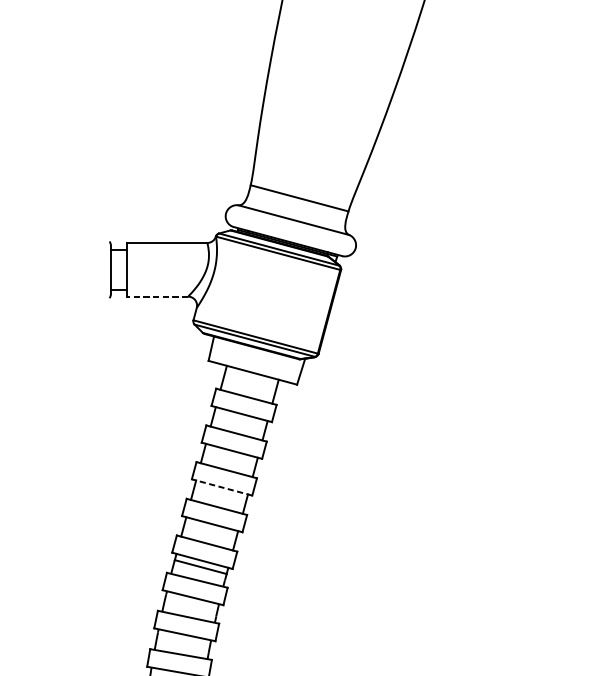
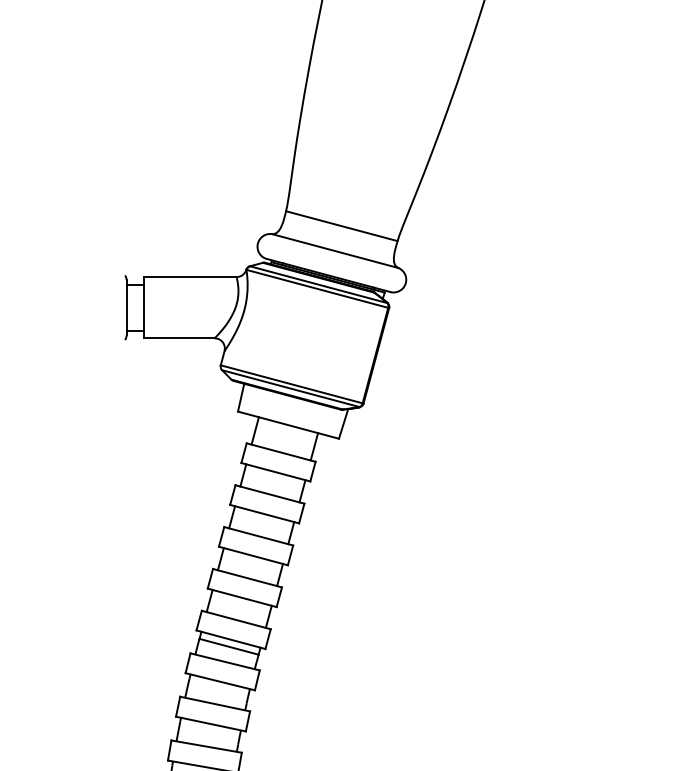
line: (157, 296) -> (179, 338), dashed -> solid
line: (222, 487) -> (253, 556), dashed -> solid

